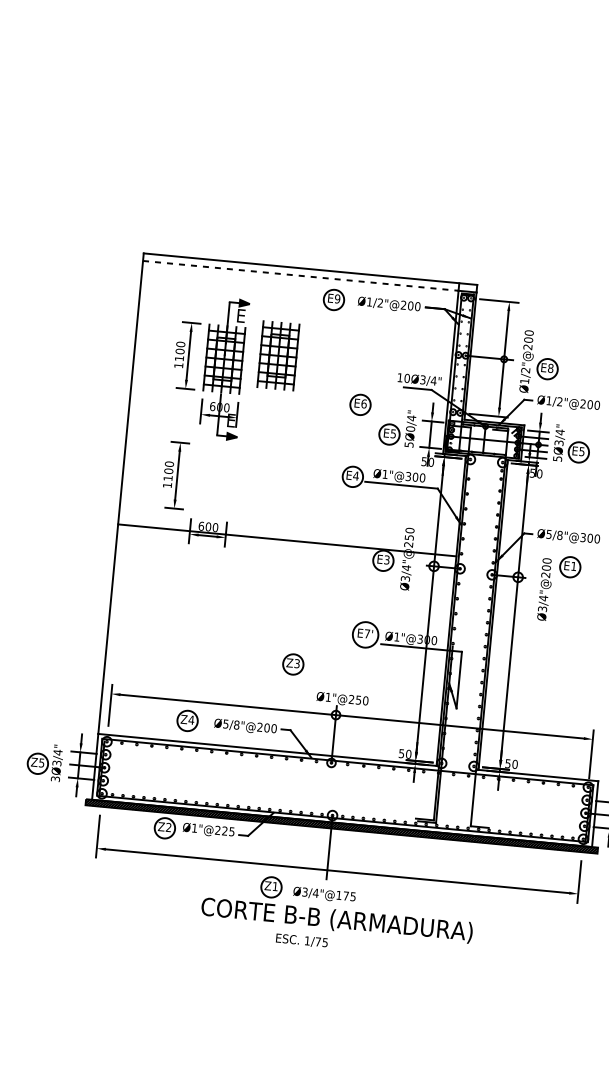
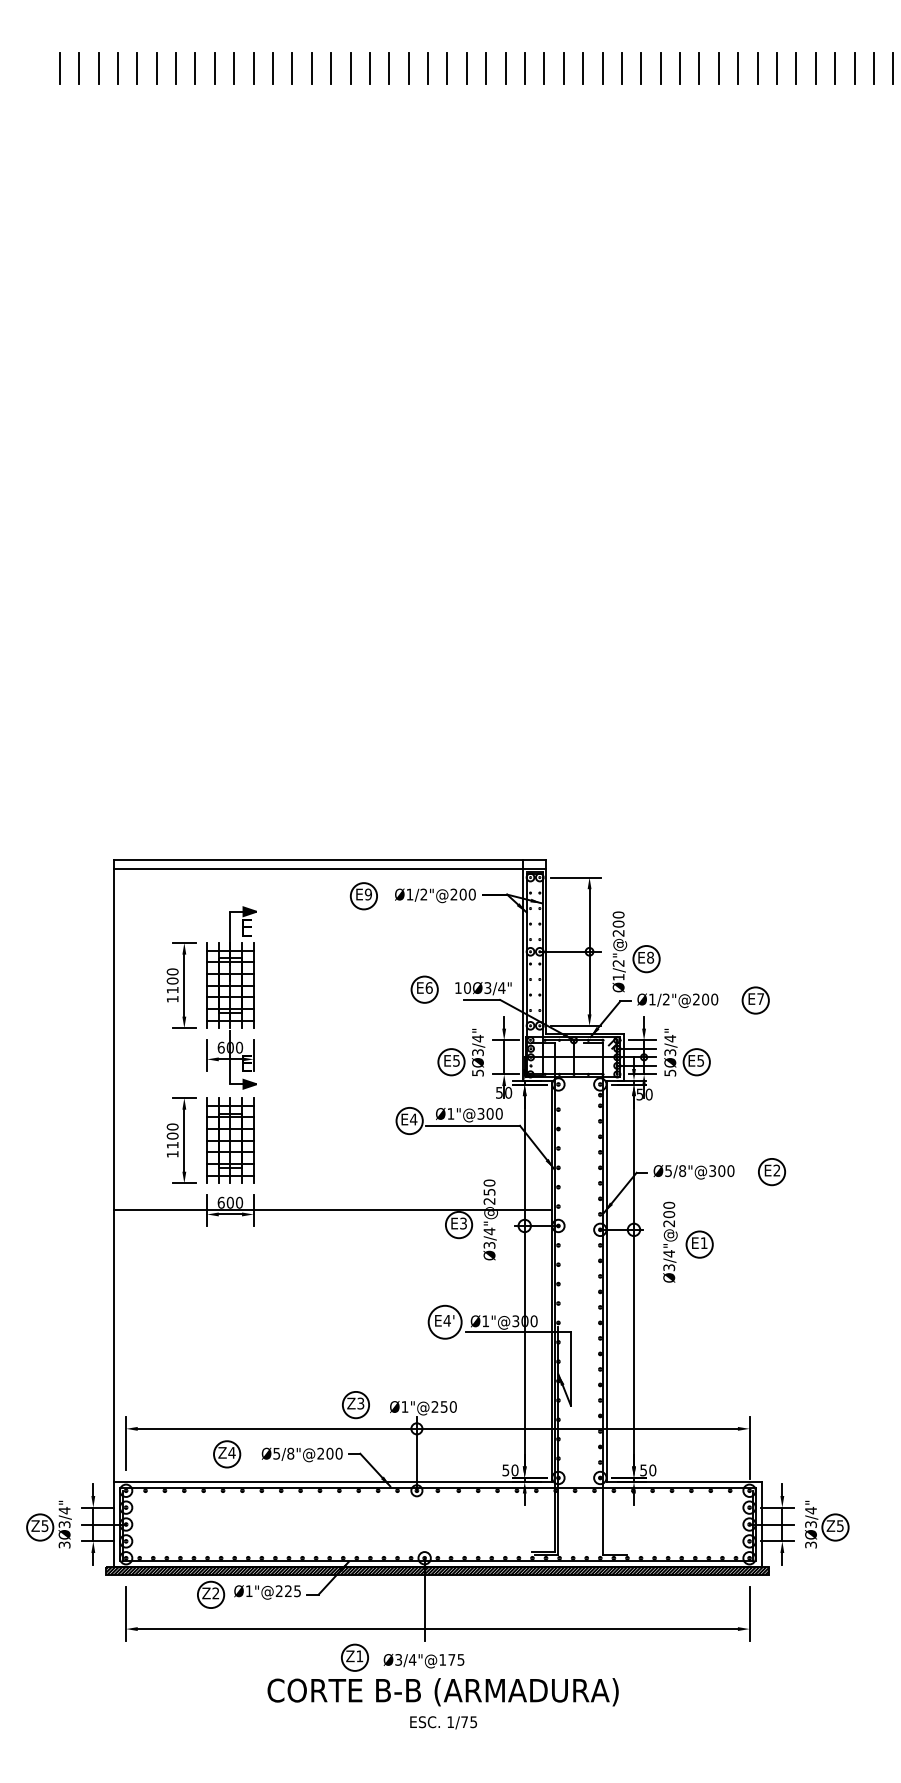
line: (300, 276) -> (318, 869), dashed -> solid
part: (278, 355) -> (230, 1140), moved
part: (360, 404) -> (424, 989), moved
text: (410, 428) -> (477, 1052), 5Ø0/4" -> 5Ø3/4"
part: (570, 567) -> (699, 1244), moved
text: (366, 633) -> (446, 1320), E7' -> E4'
part: (292, 664) -> (355, 1405), moved
text: (301, 940) -> (443, 1722), moved

